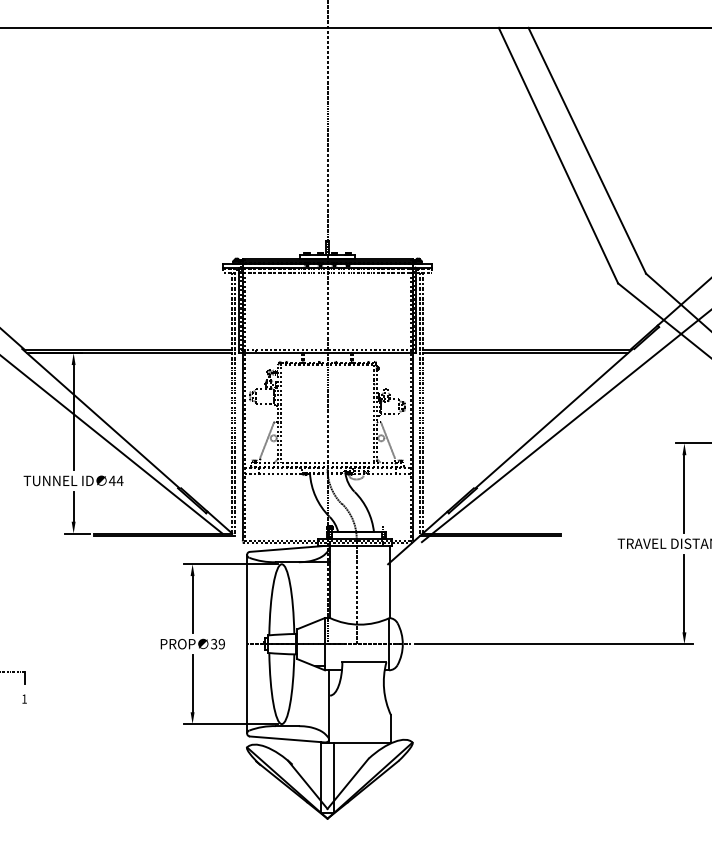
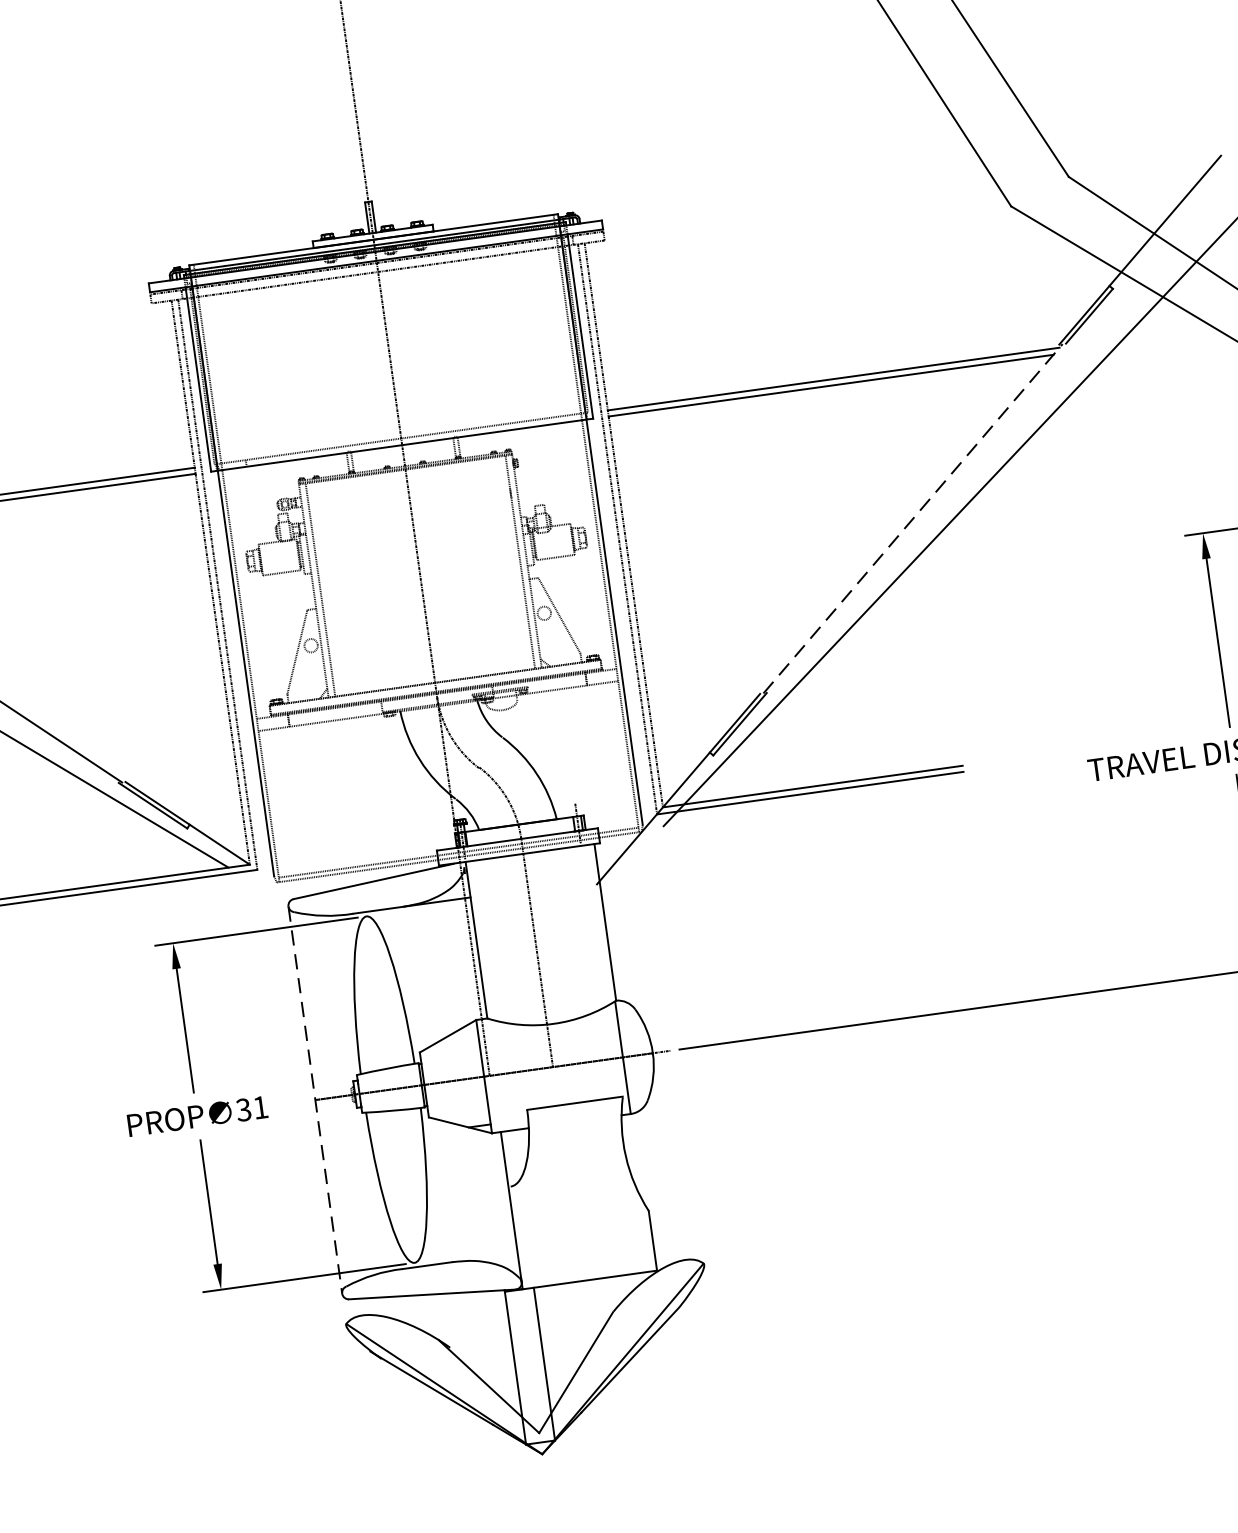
line: (554, 418) -> (913, 518), solid -> dashed
text: (221, 643) -> (259, 1106), 39 -> 31
line: (247, 644) -> (316, 1100), solid -> dashed

